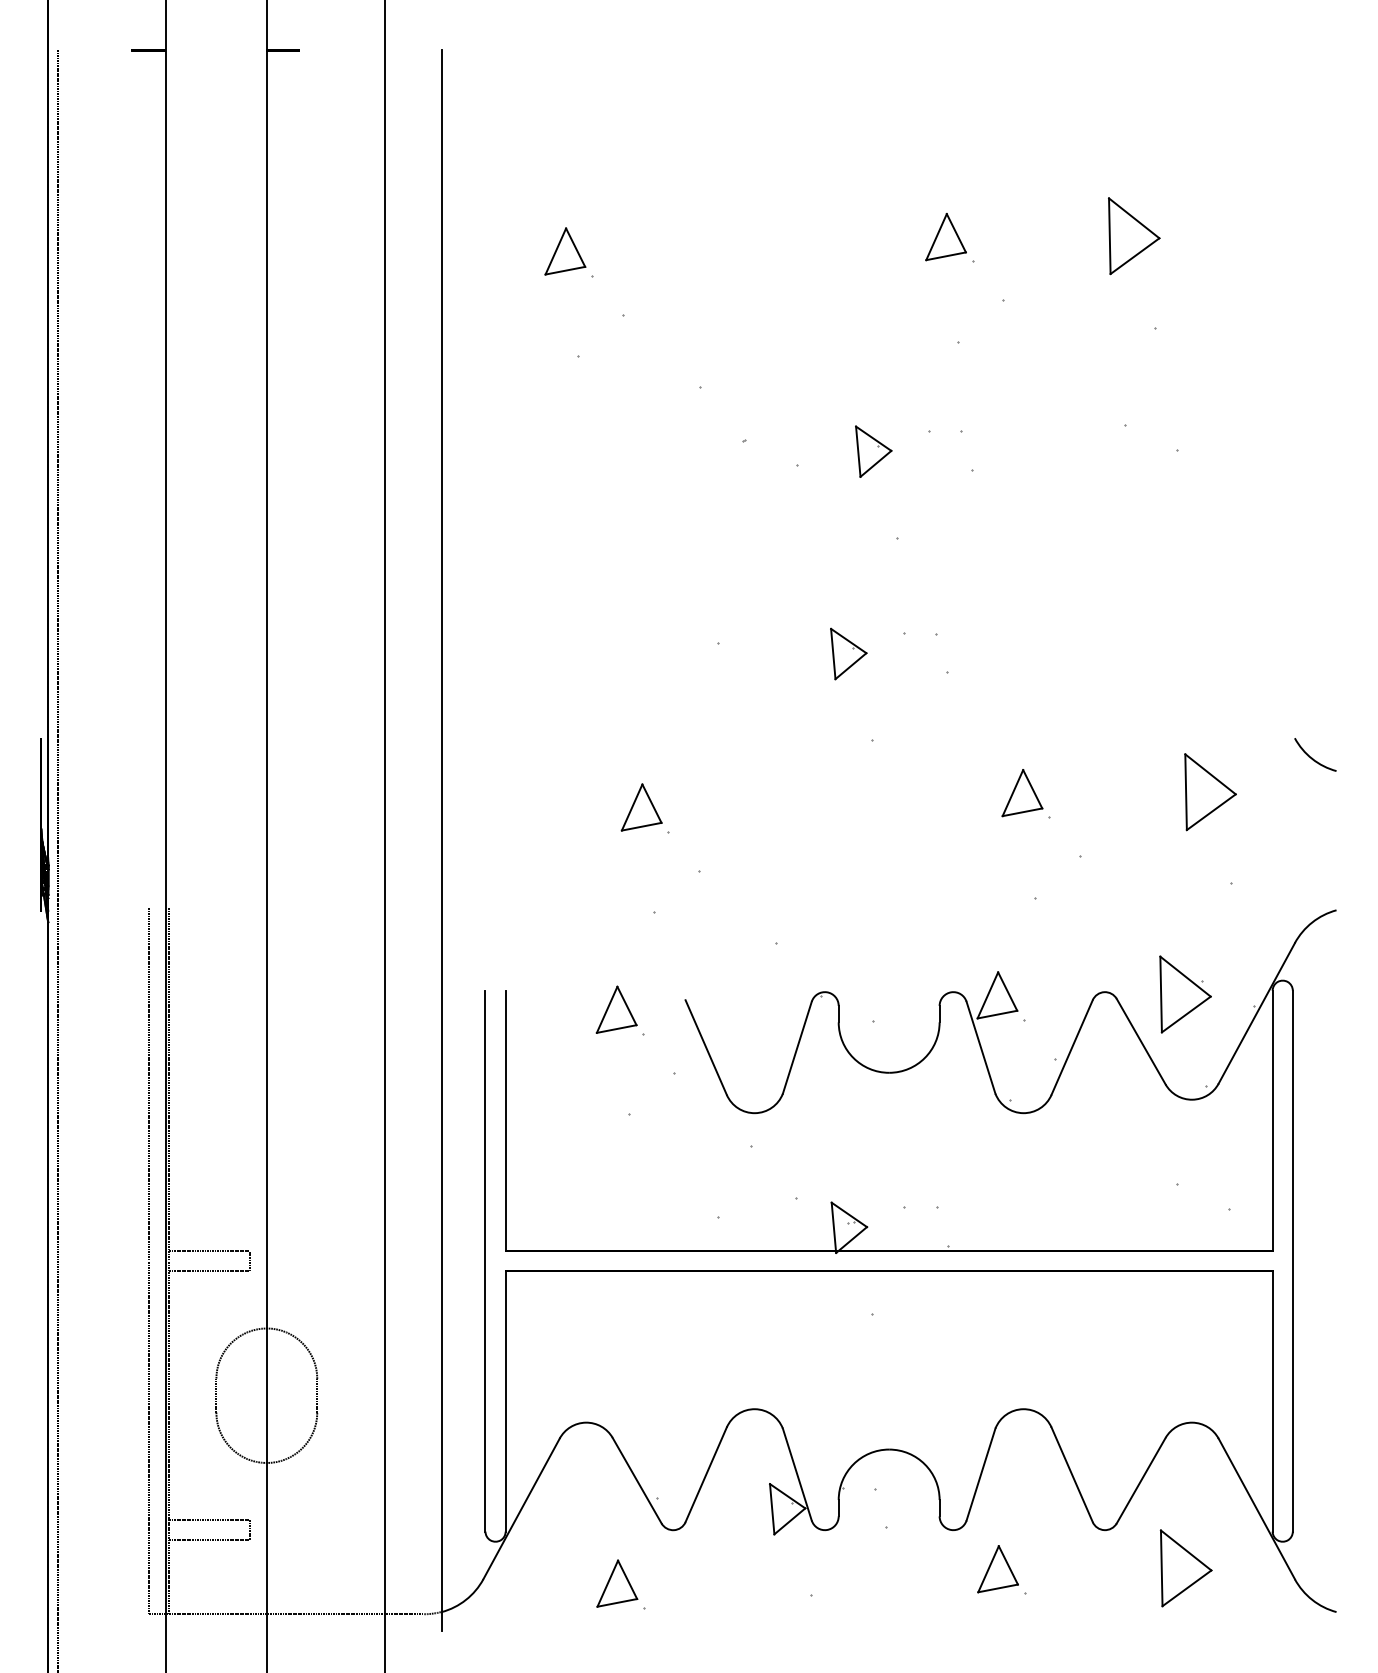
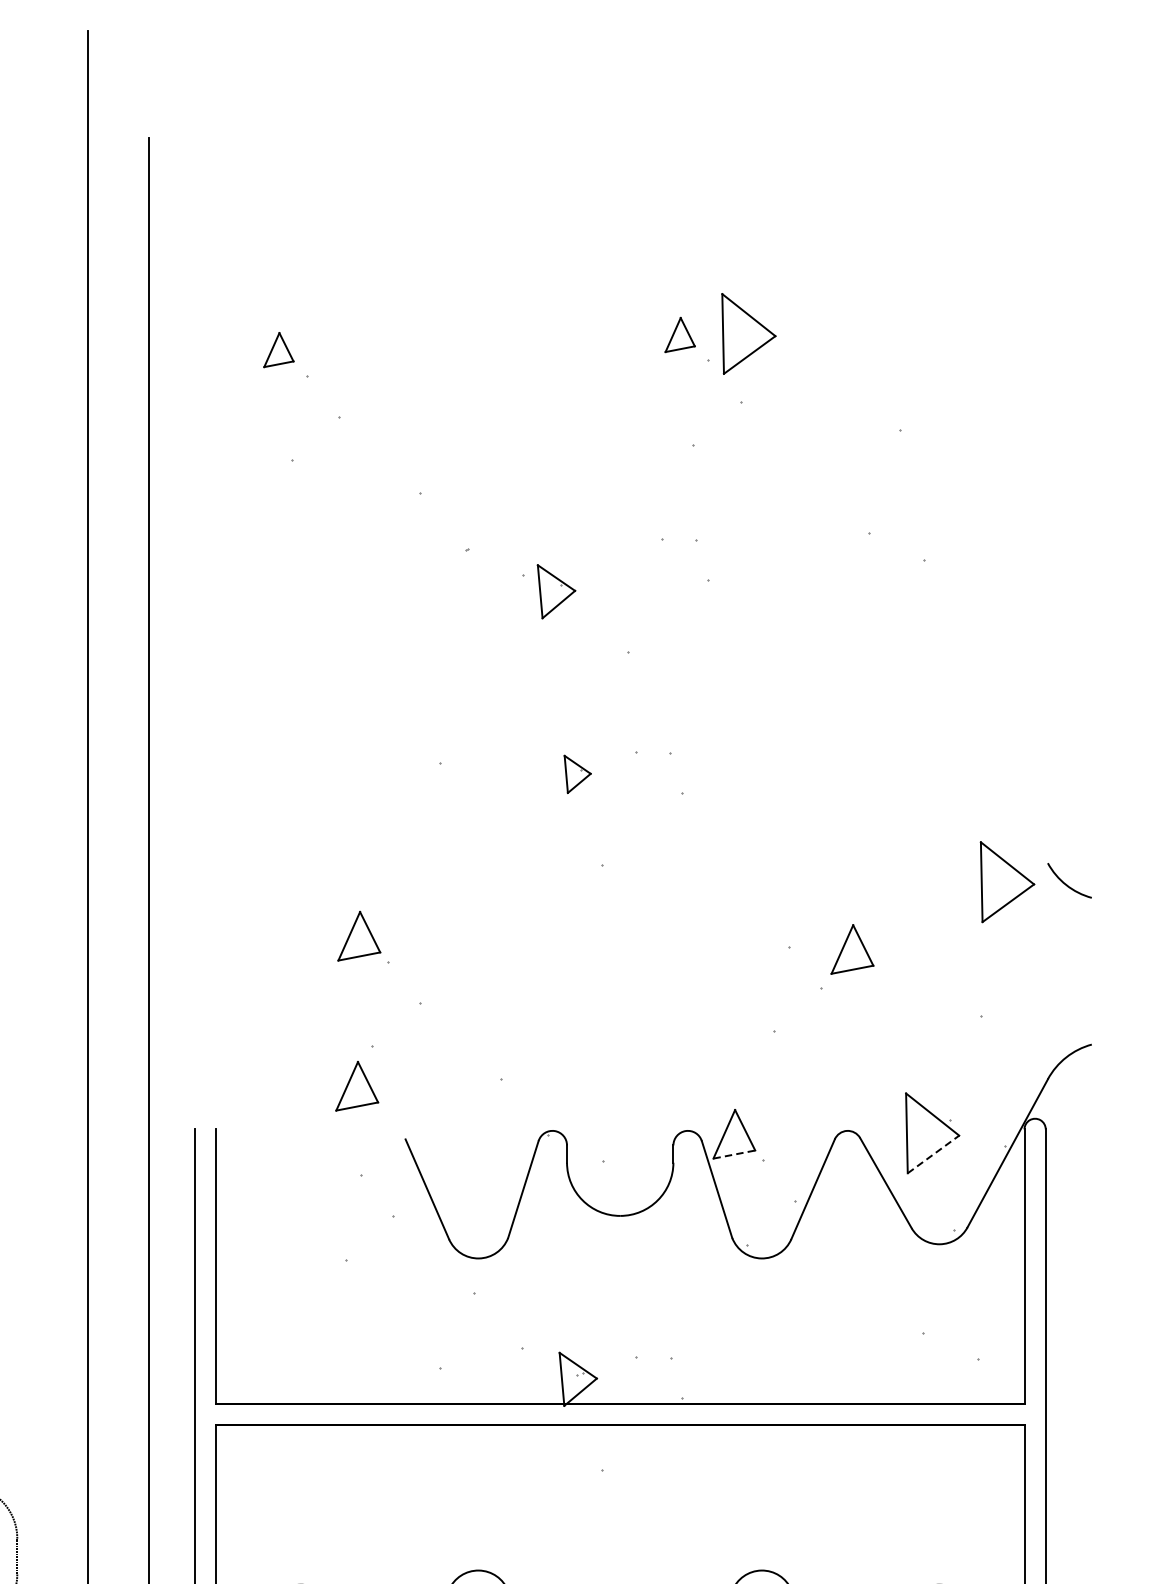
part: (1134, 236) -> (749, 334), moved
part: (945, 237) -> (679, 335), size x0.7
part: (565, 251) -> (279, 350), size x0.7
part: (873, 451) -> (556, 591), moved
part: (848, 653) -> (577, 773), size x0.7
part: (1210, 792) -> (1007, 882), moved
part: (1022, 793) -> (852, 949), moved
part: (616, 1009) -> (357, 1085), moved
line: (997, 1014) -> (734, 1154), solid -> dashed
line: (1186, 1014) -> (933, 1154), solid -> dashed

